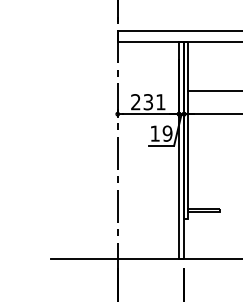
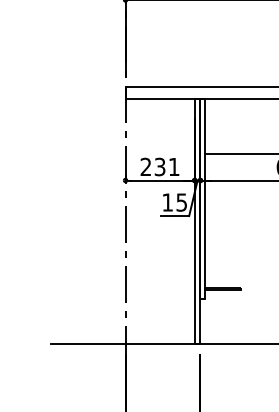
text: (167, 133) -> (181, 202), 19 -> 15

